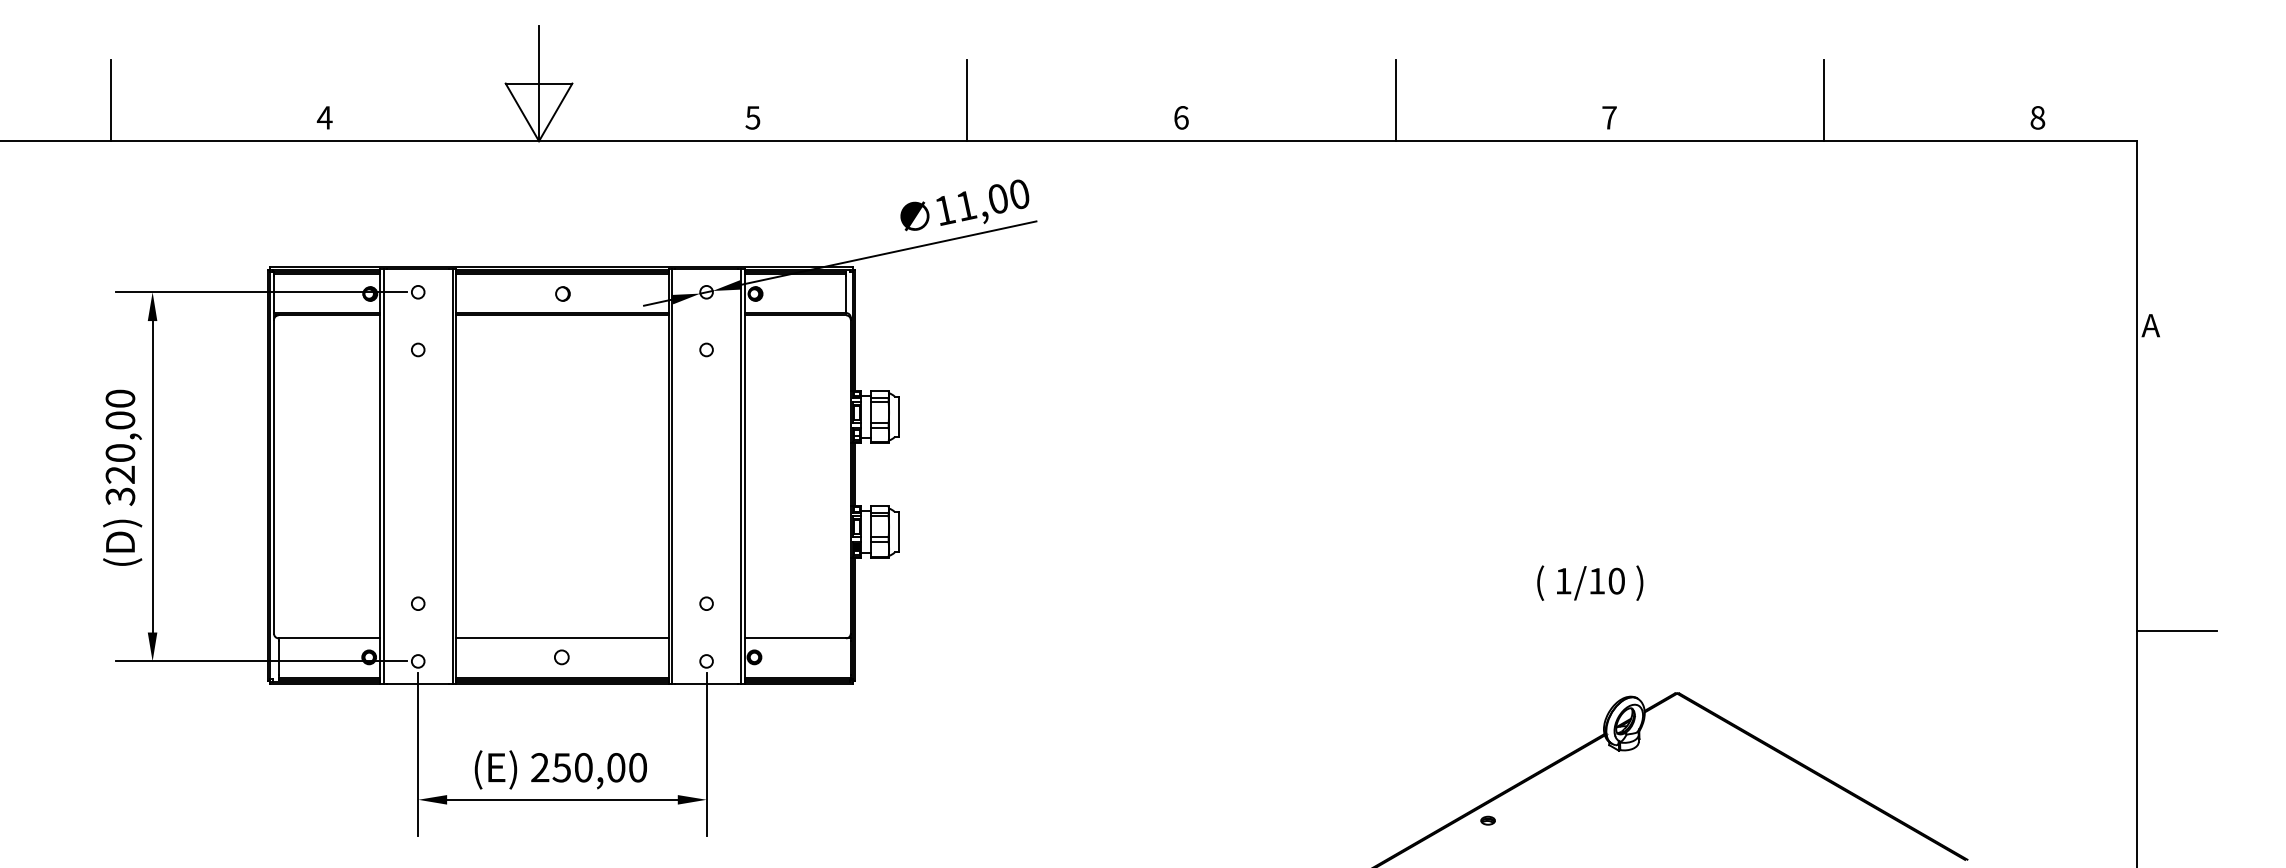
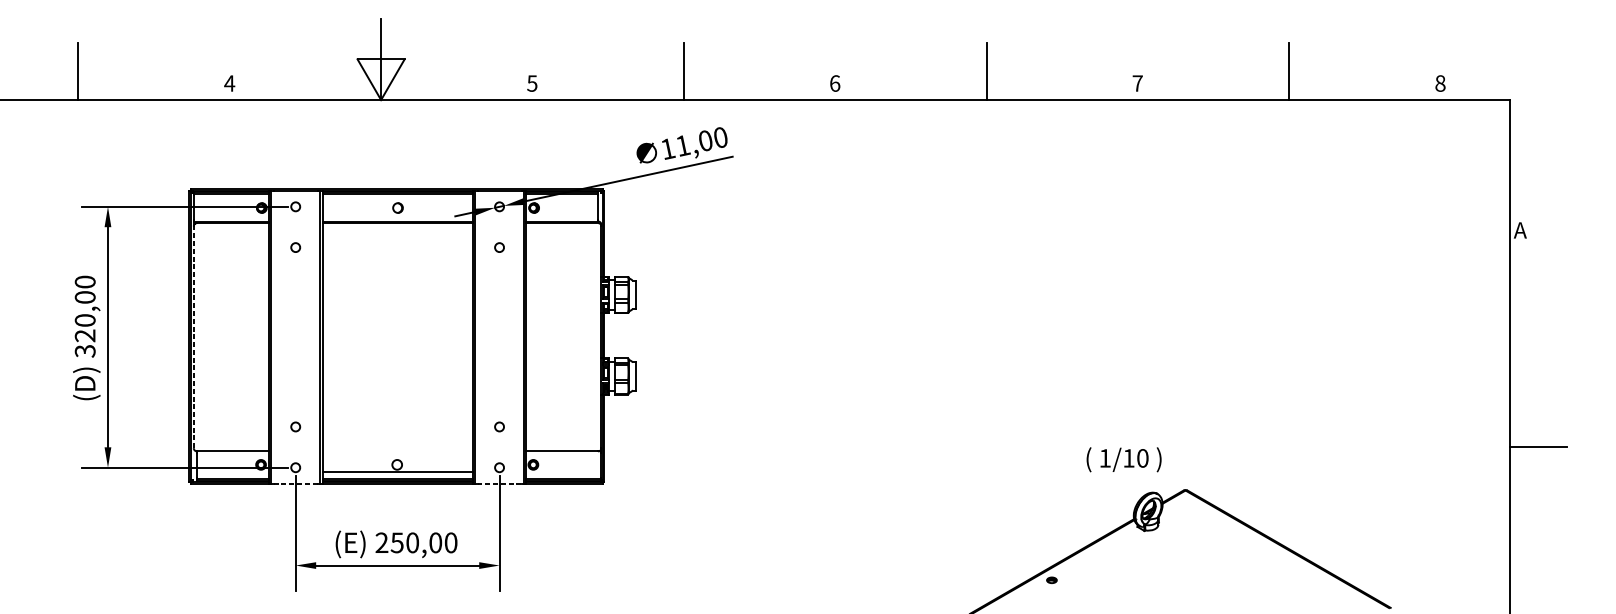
line: (274, 476) -> (194, 337), solid -> dashed
text: (1590, 582) -> (1124, 459), moved
line: (562, 638) -> (397, 472), moved
line: (418, 684) -> (295, 484), solid -> dashed
line: (707, 684) -> (500, 484), solid -> dashed

